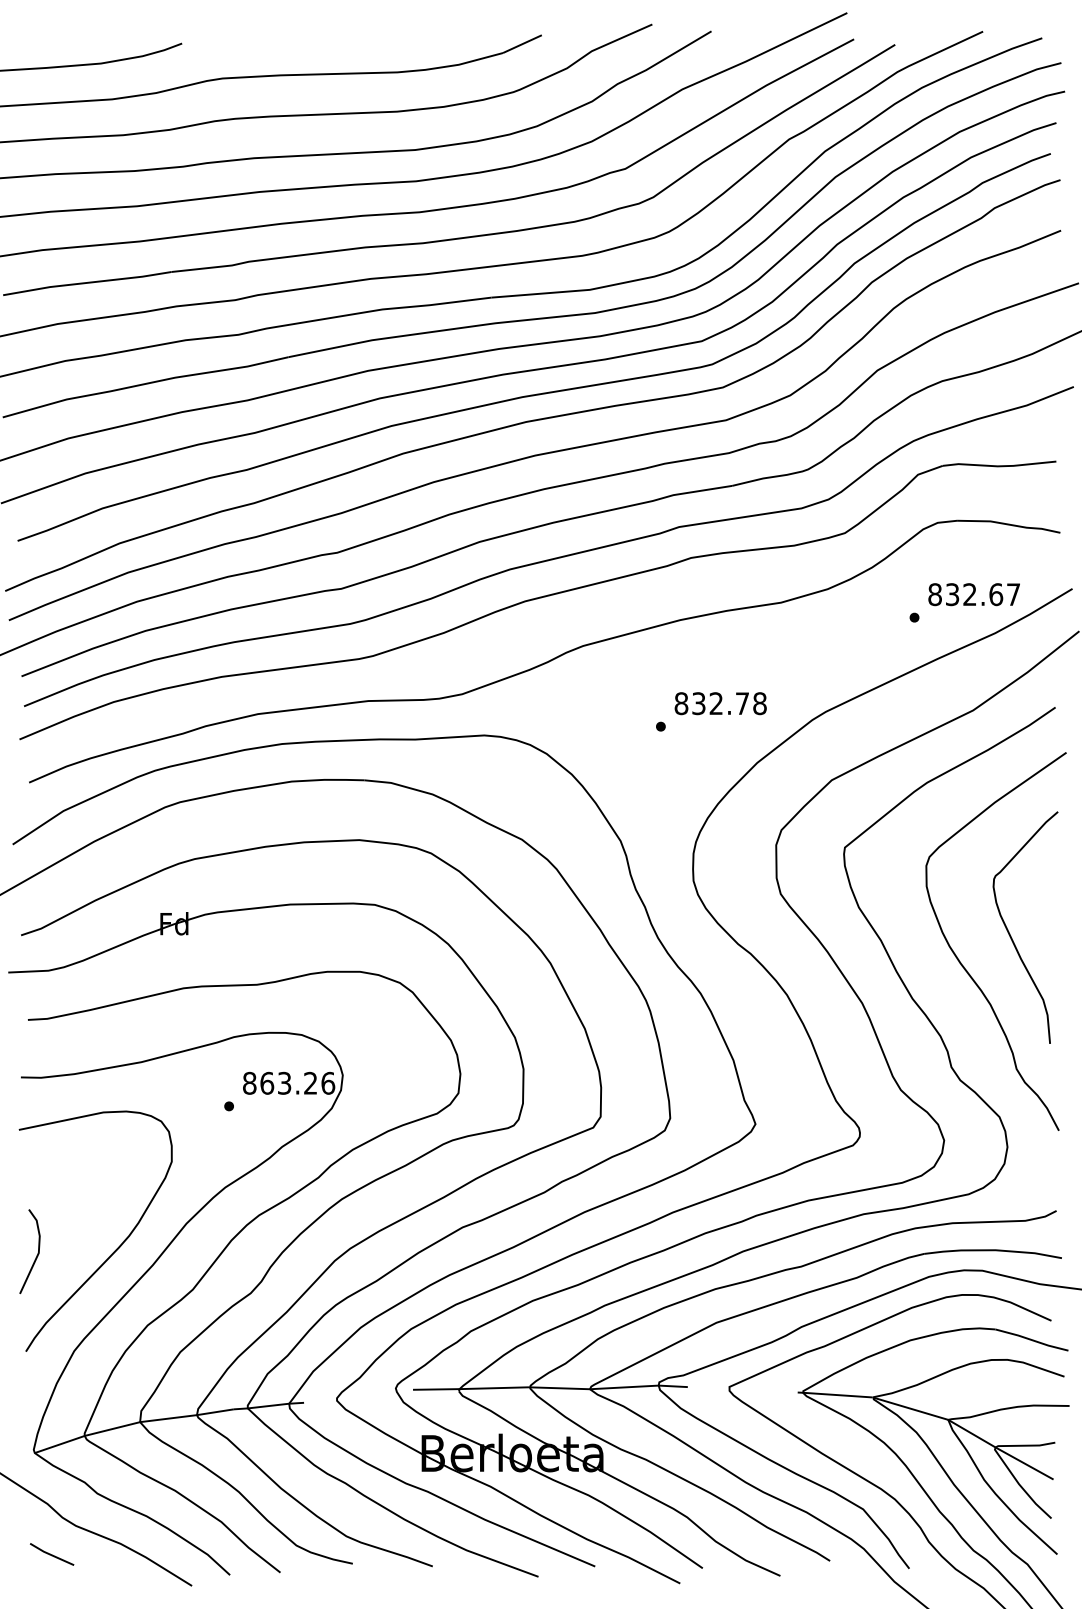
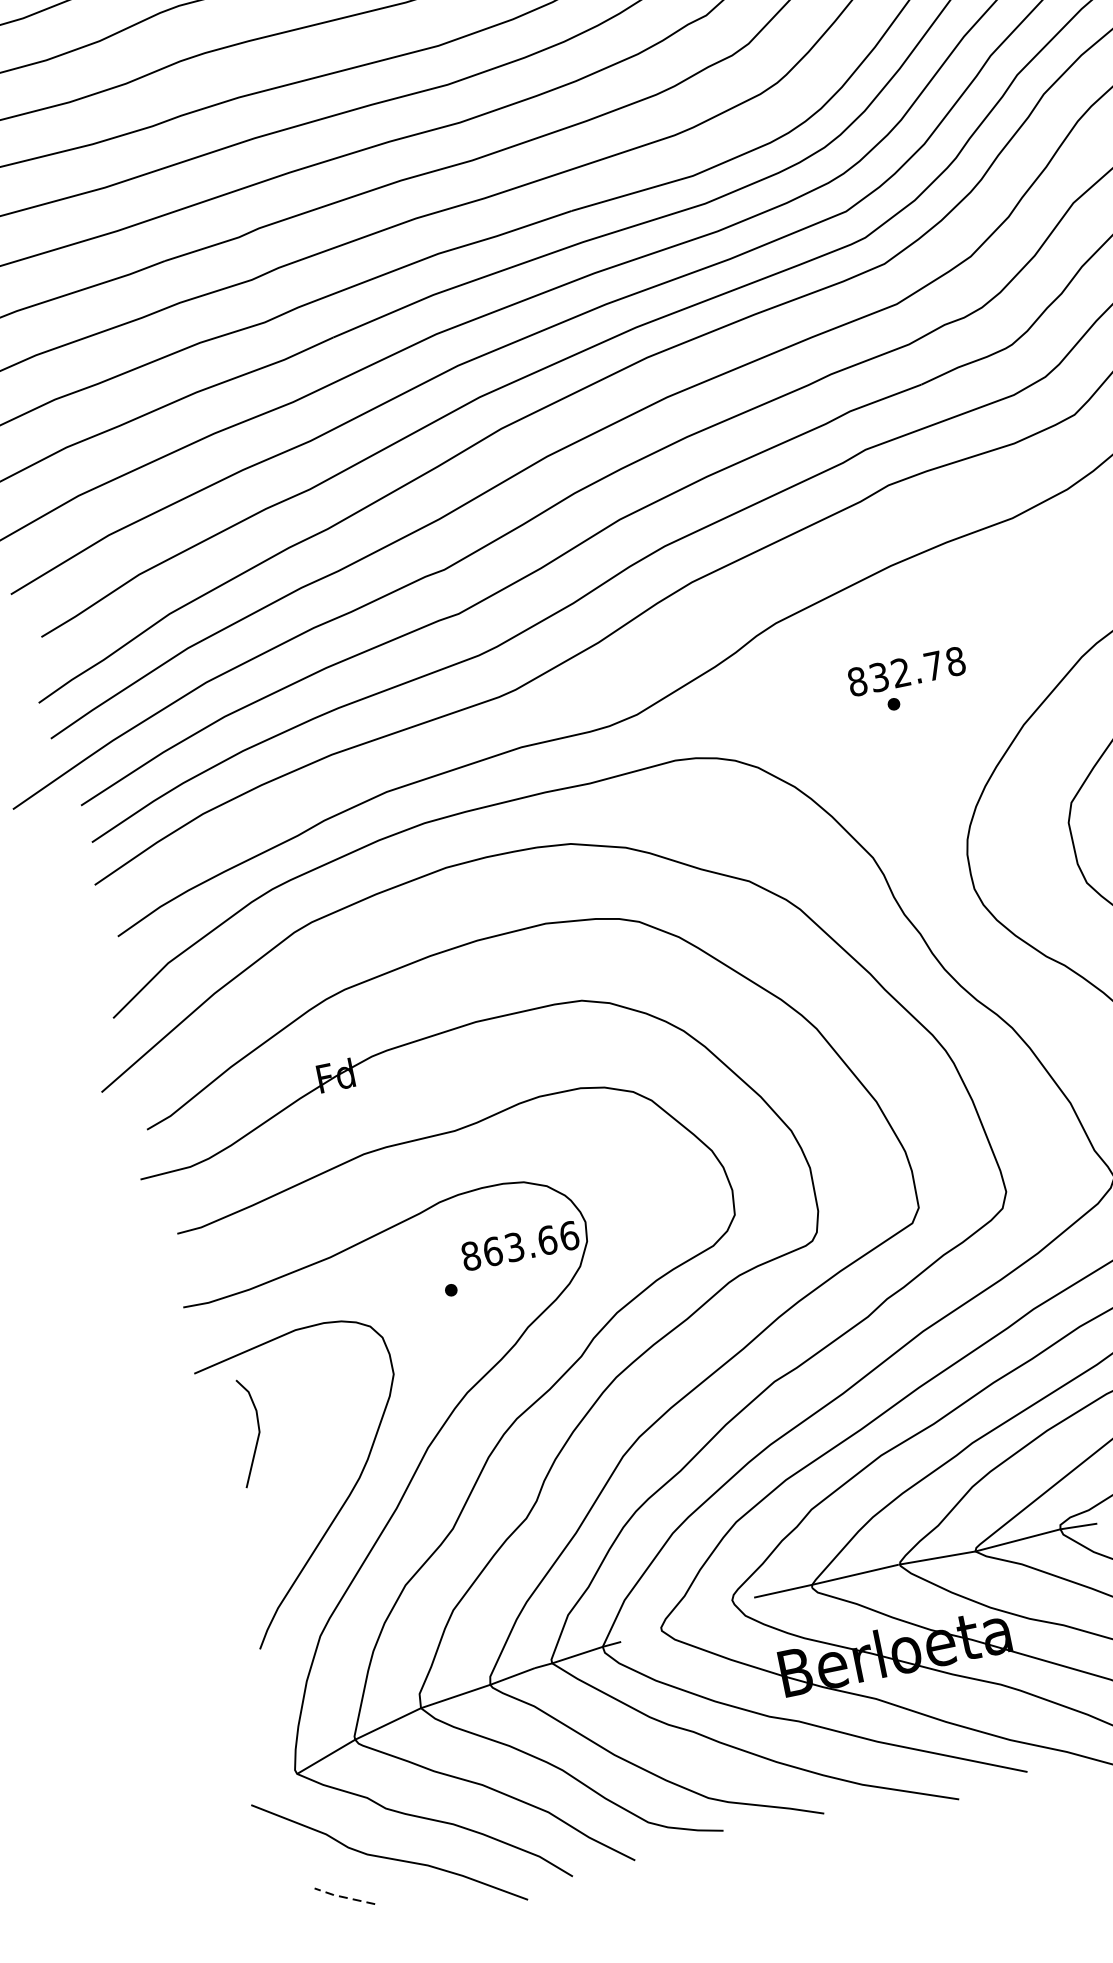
text: (720, 703) -> (906, 671), moved
text: (310, 1082) -> (546, 1239), 863.26 -> 863.66
line: (36, 1255) -> (257, 1435), moved
line: (50, 1554) -> (342, 1896), solid -> dashed

